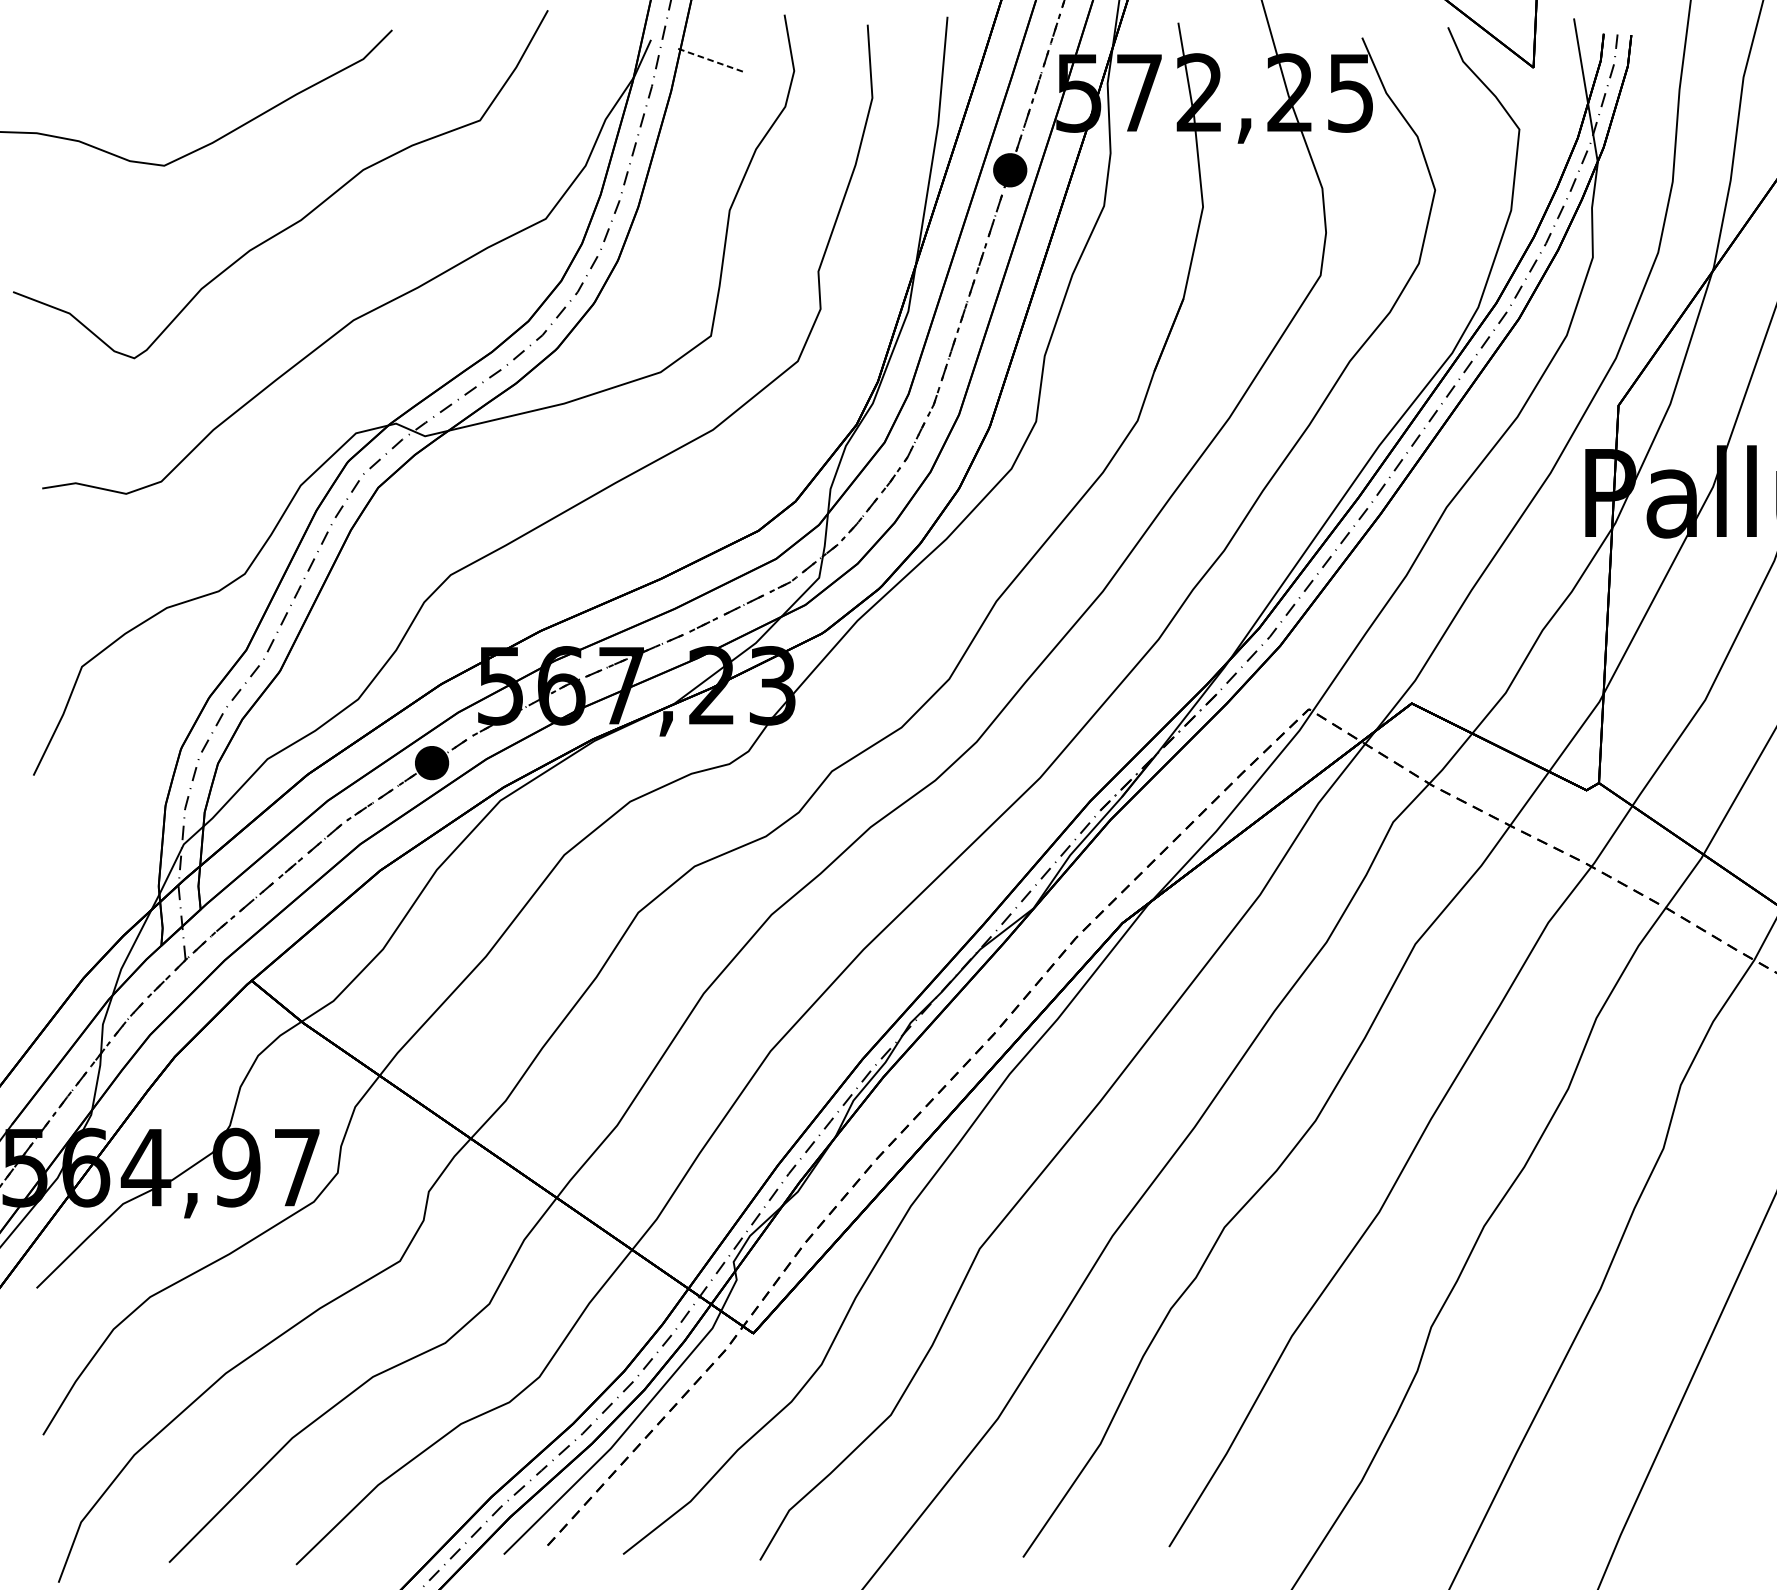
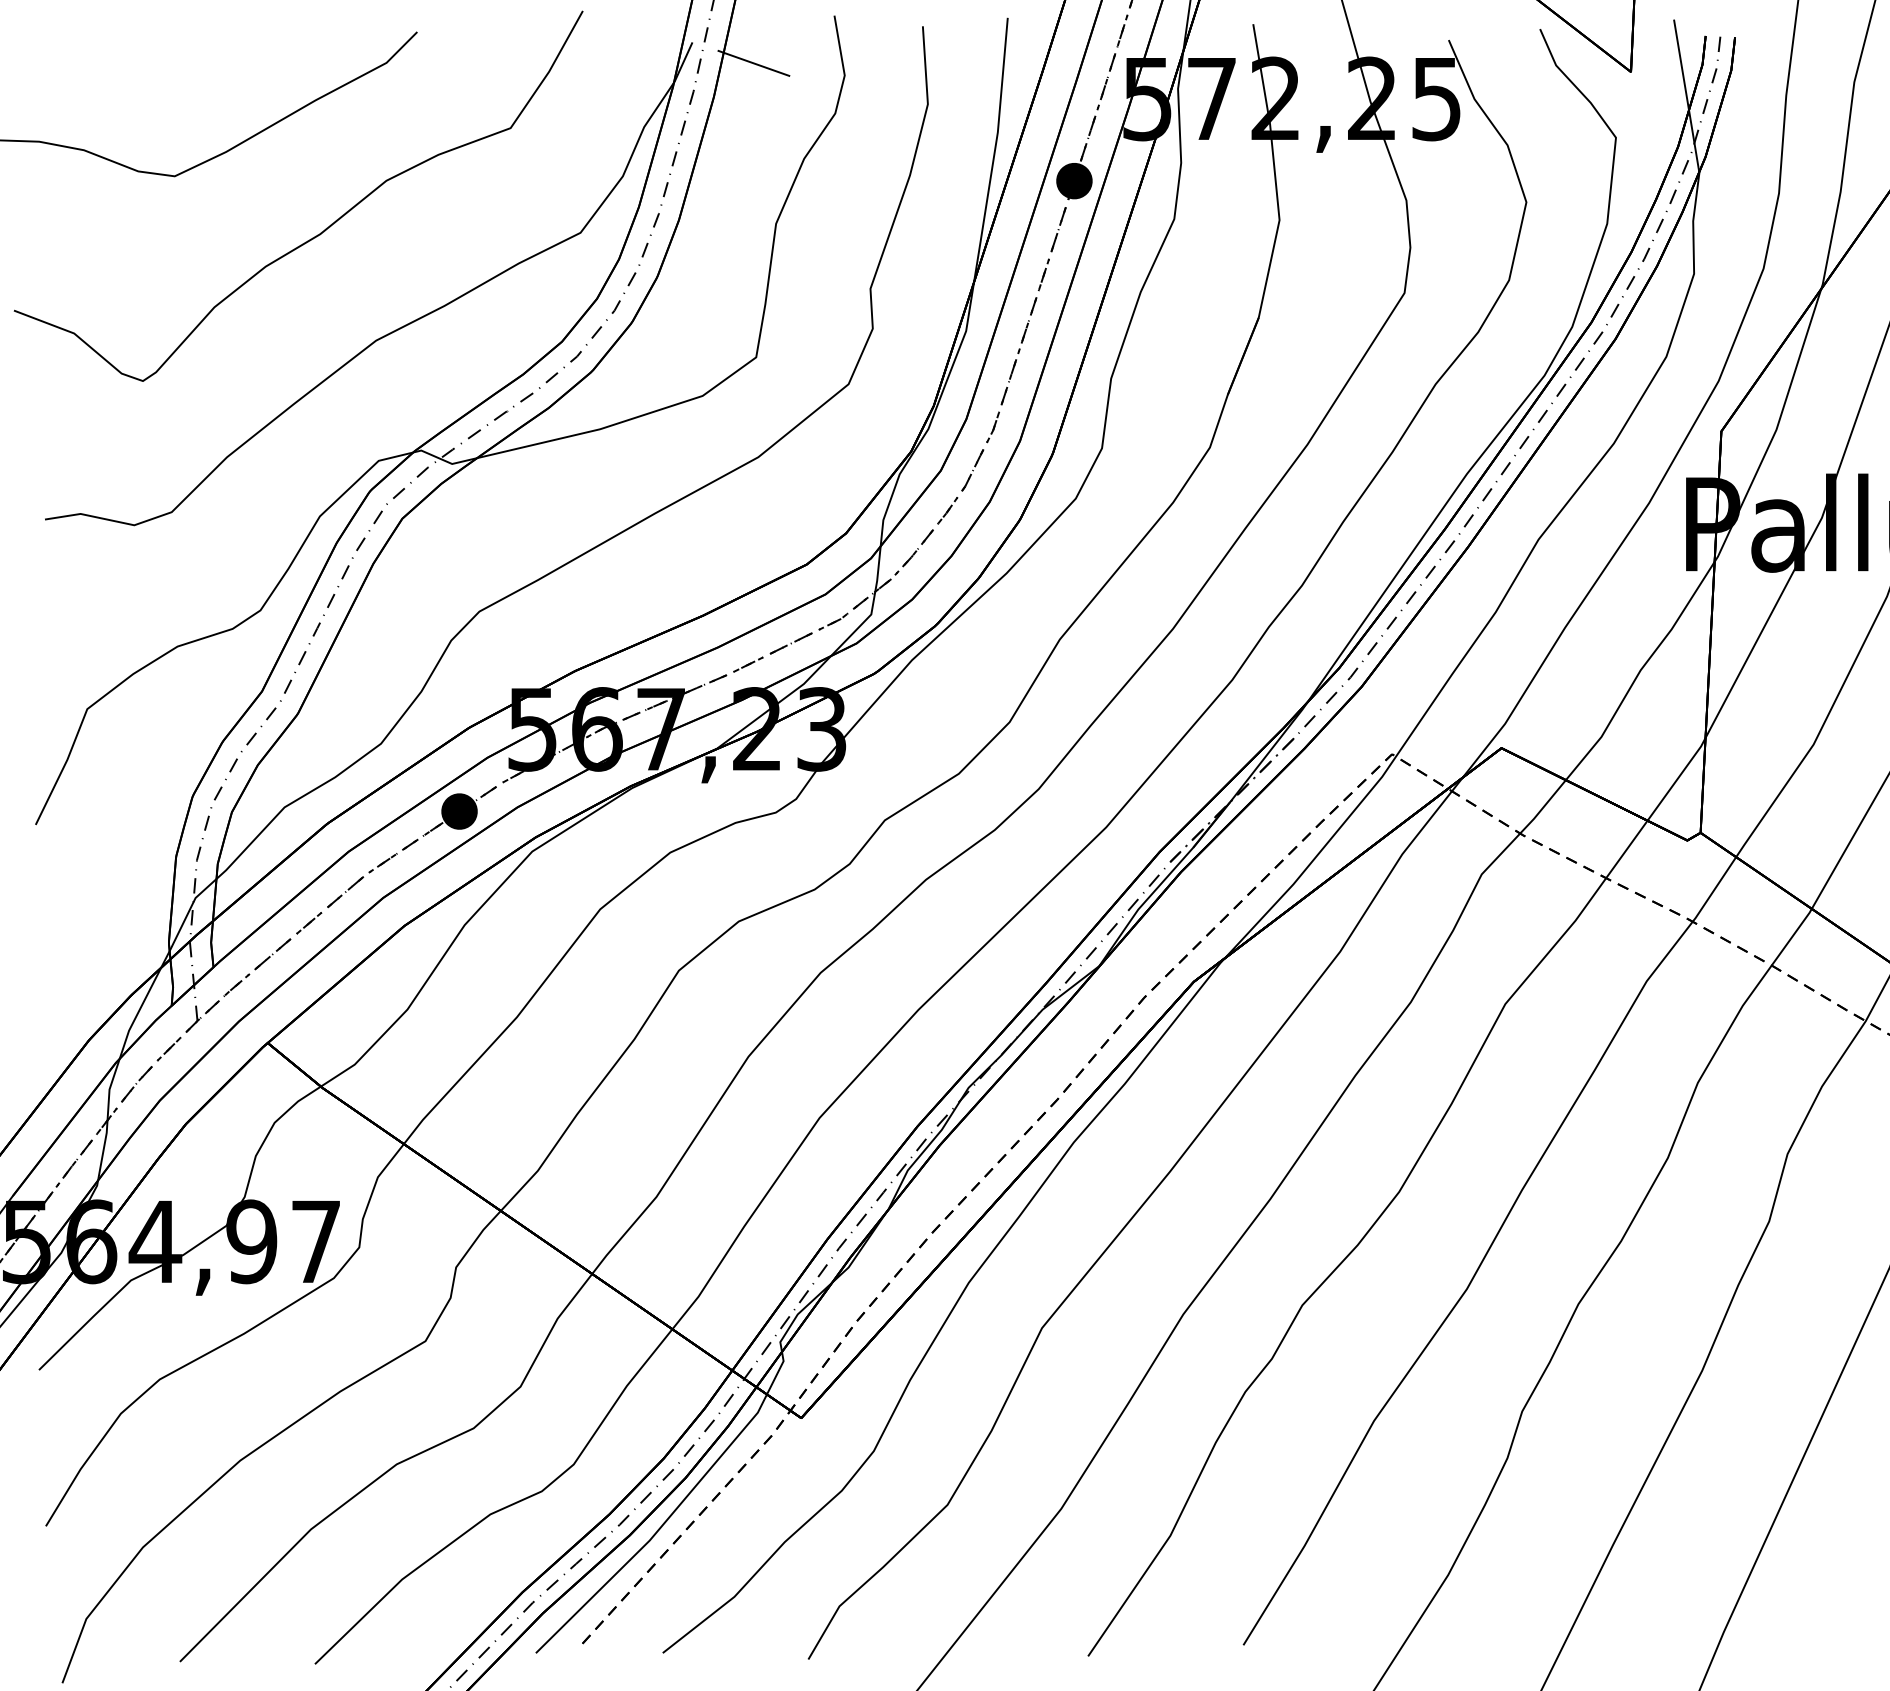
line: (708, 59) -> (753, 63), dashed -> solid

